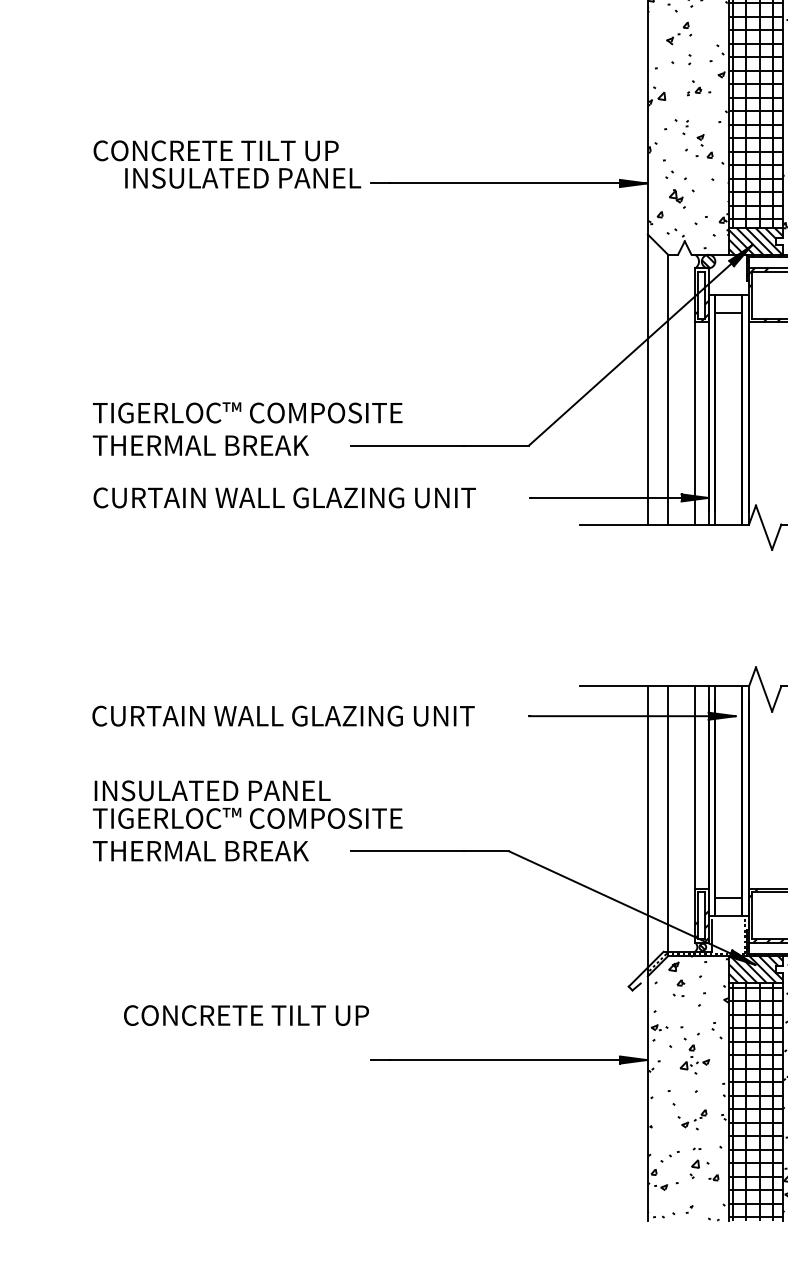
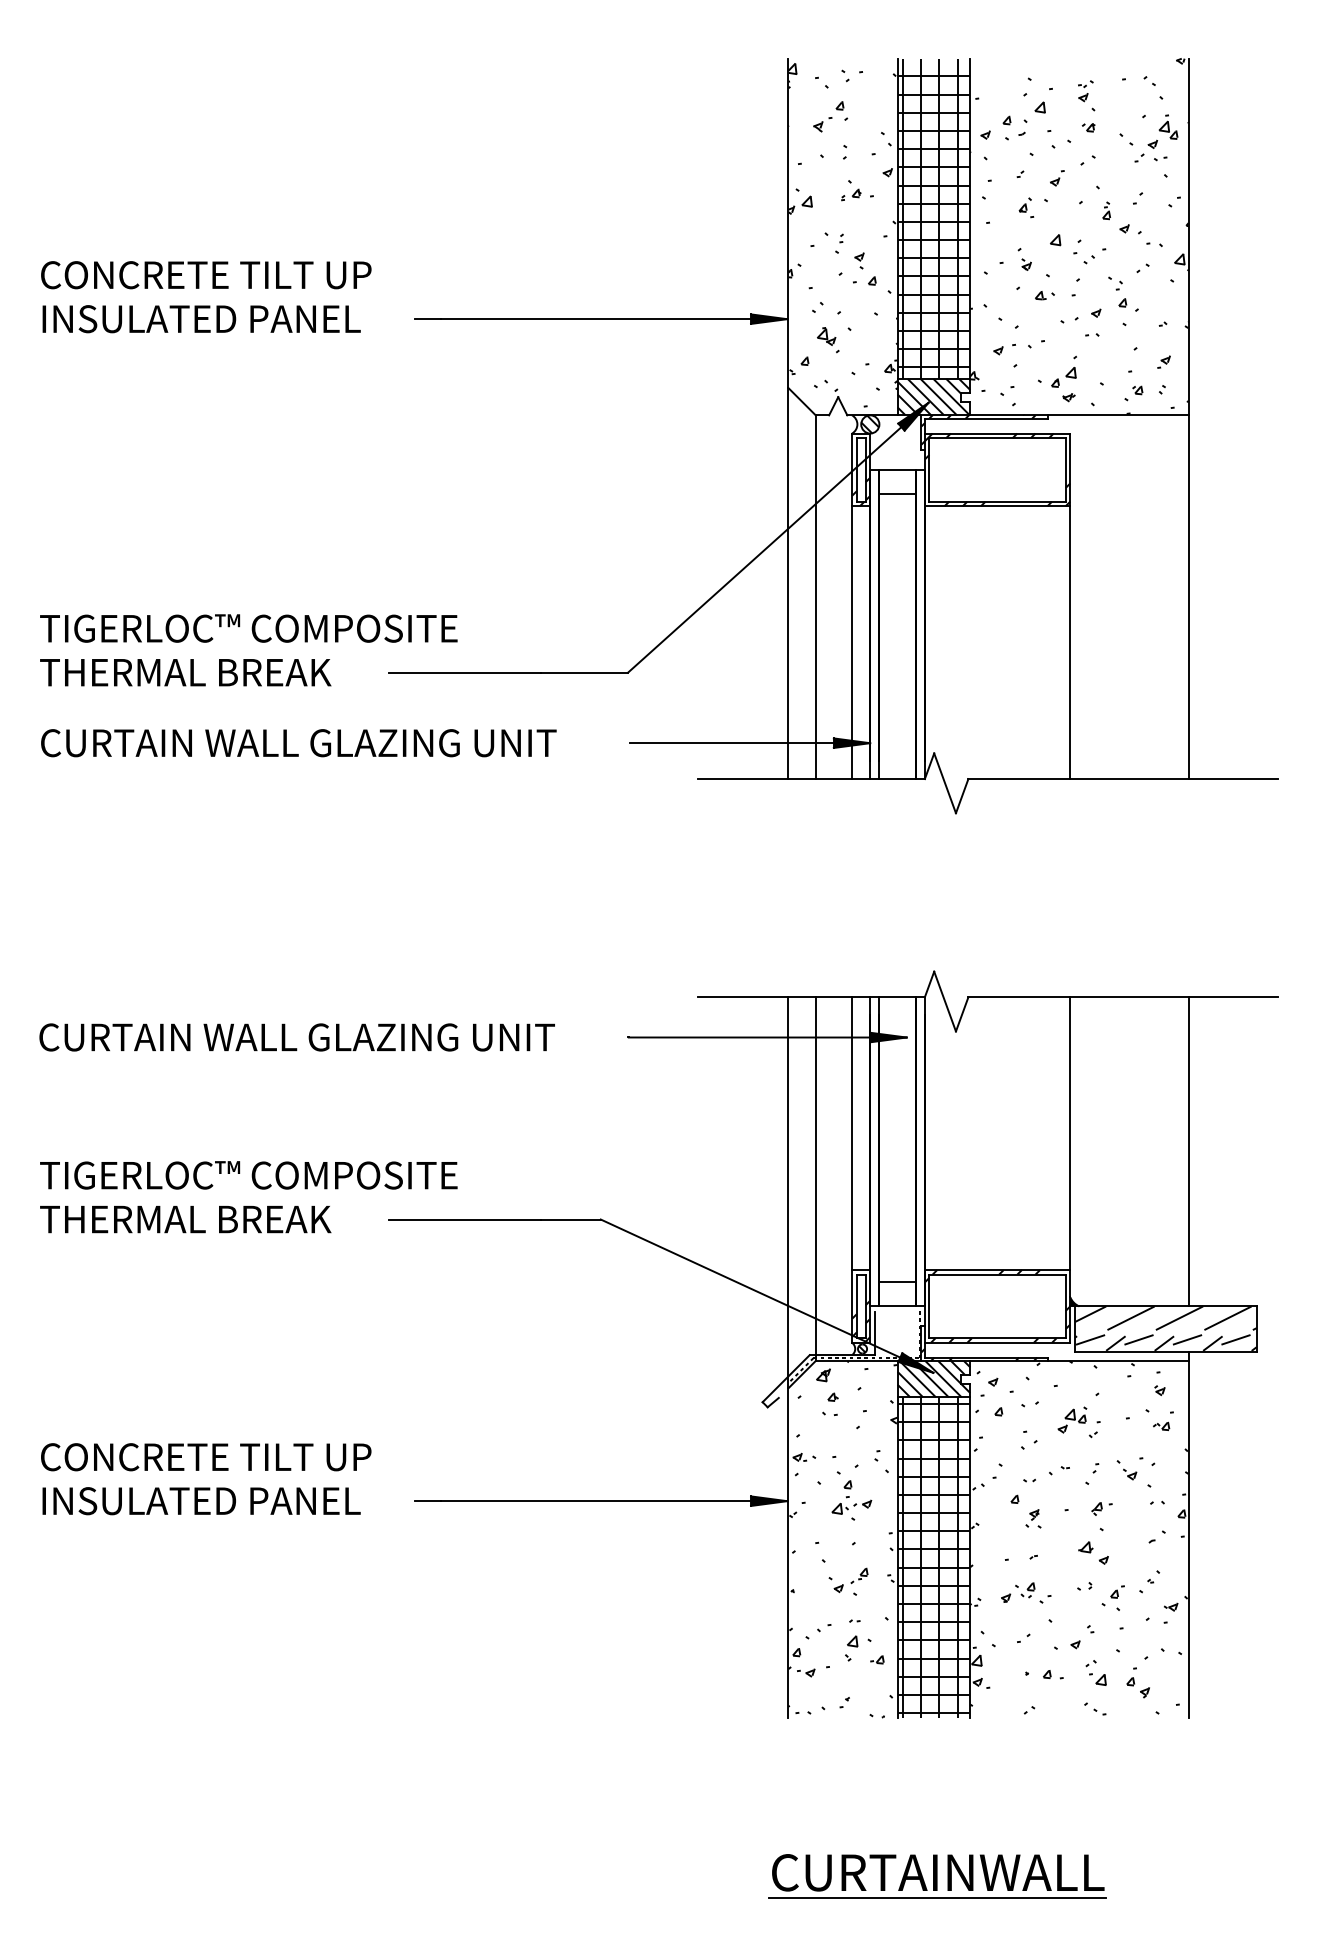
text: (243, 178) -> (201, 319), moved
text: (212, 791) -> (201, 1501), moved
text: (246, 1015) -> (206, 1457), moved

